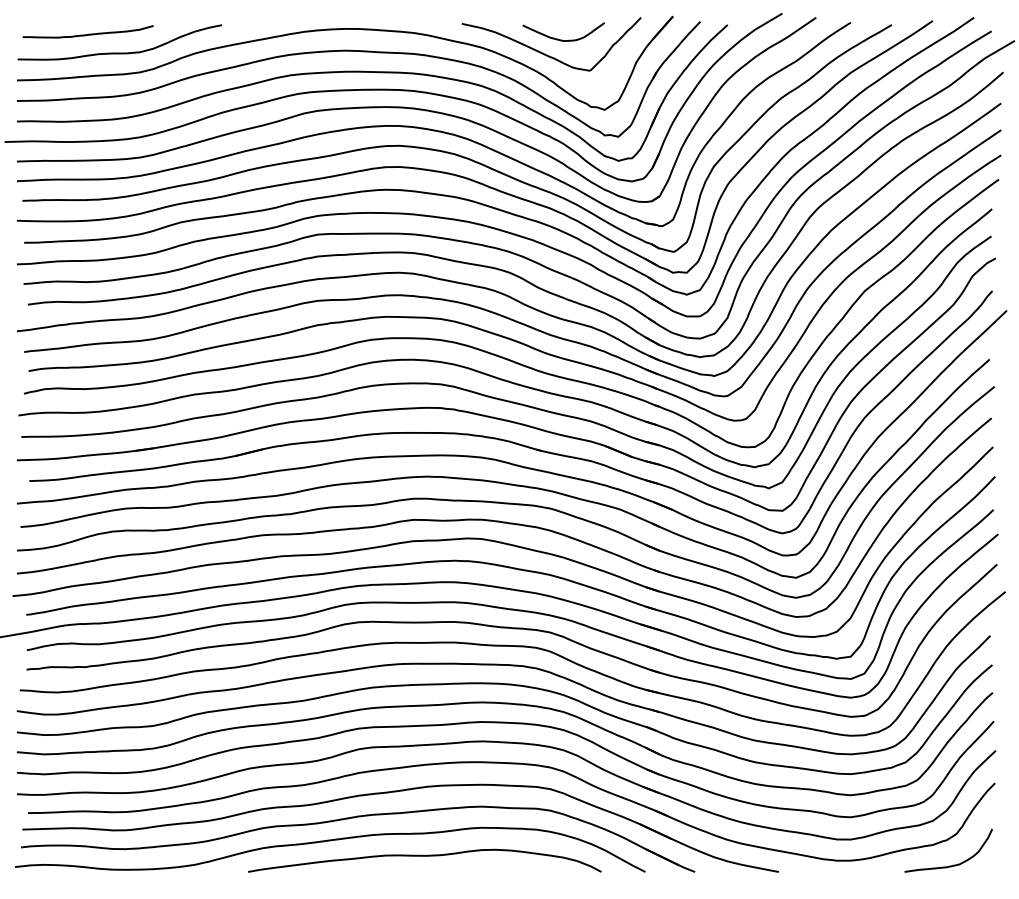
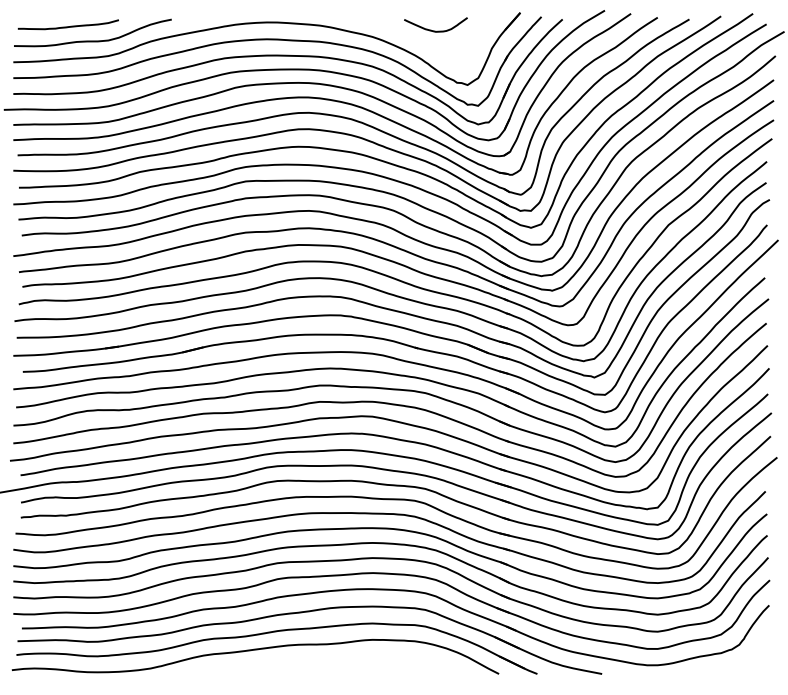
curve: (547, 54) -> (423, 42), removed
curve: (424, 856) -> (328, 662), removed
curve: (953, 864) -> (737, 668), removed

